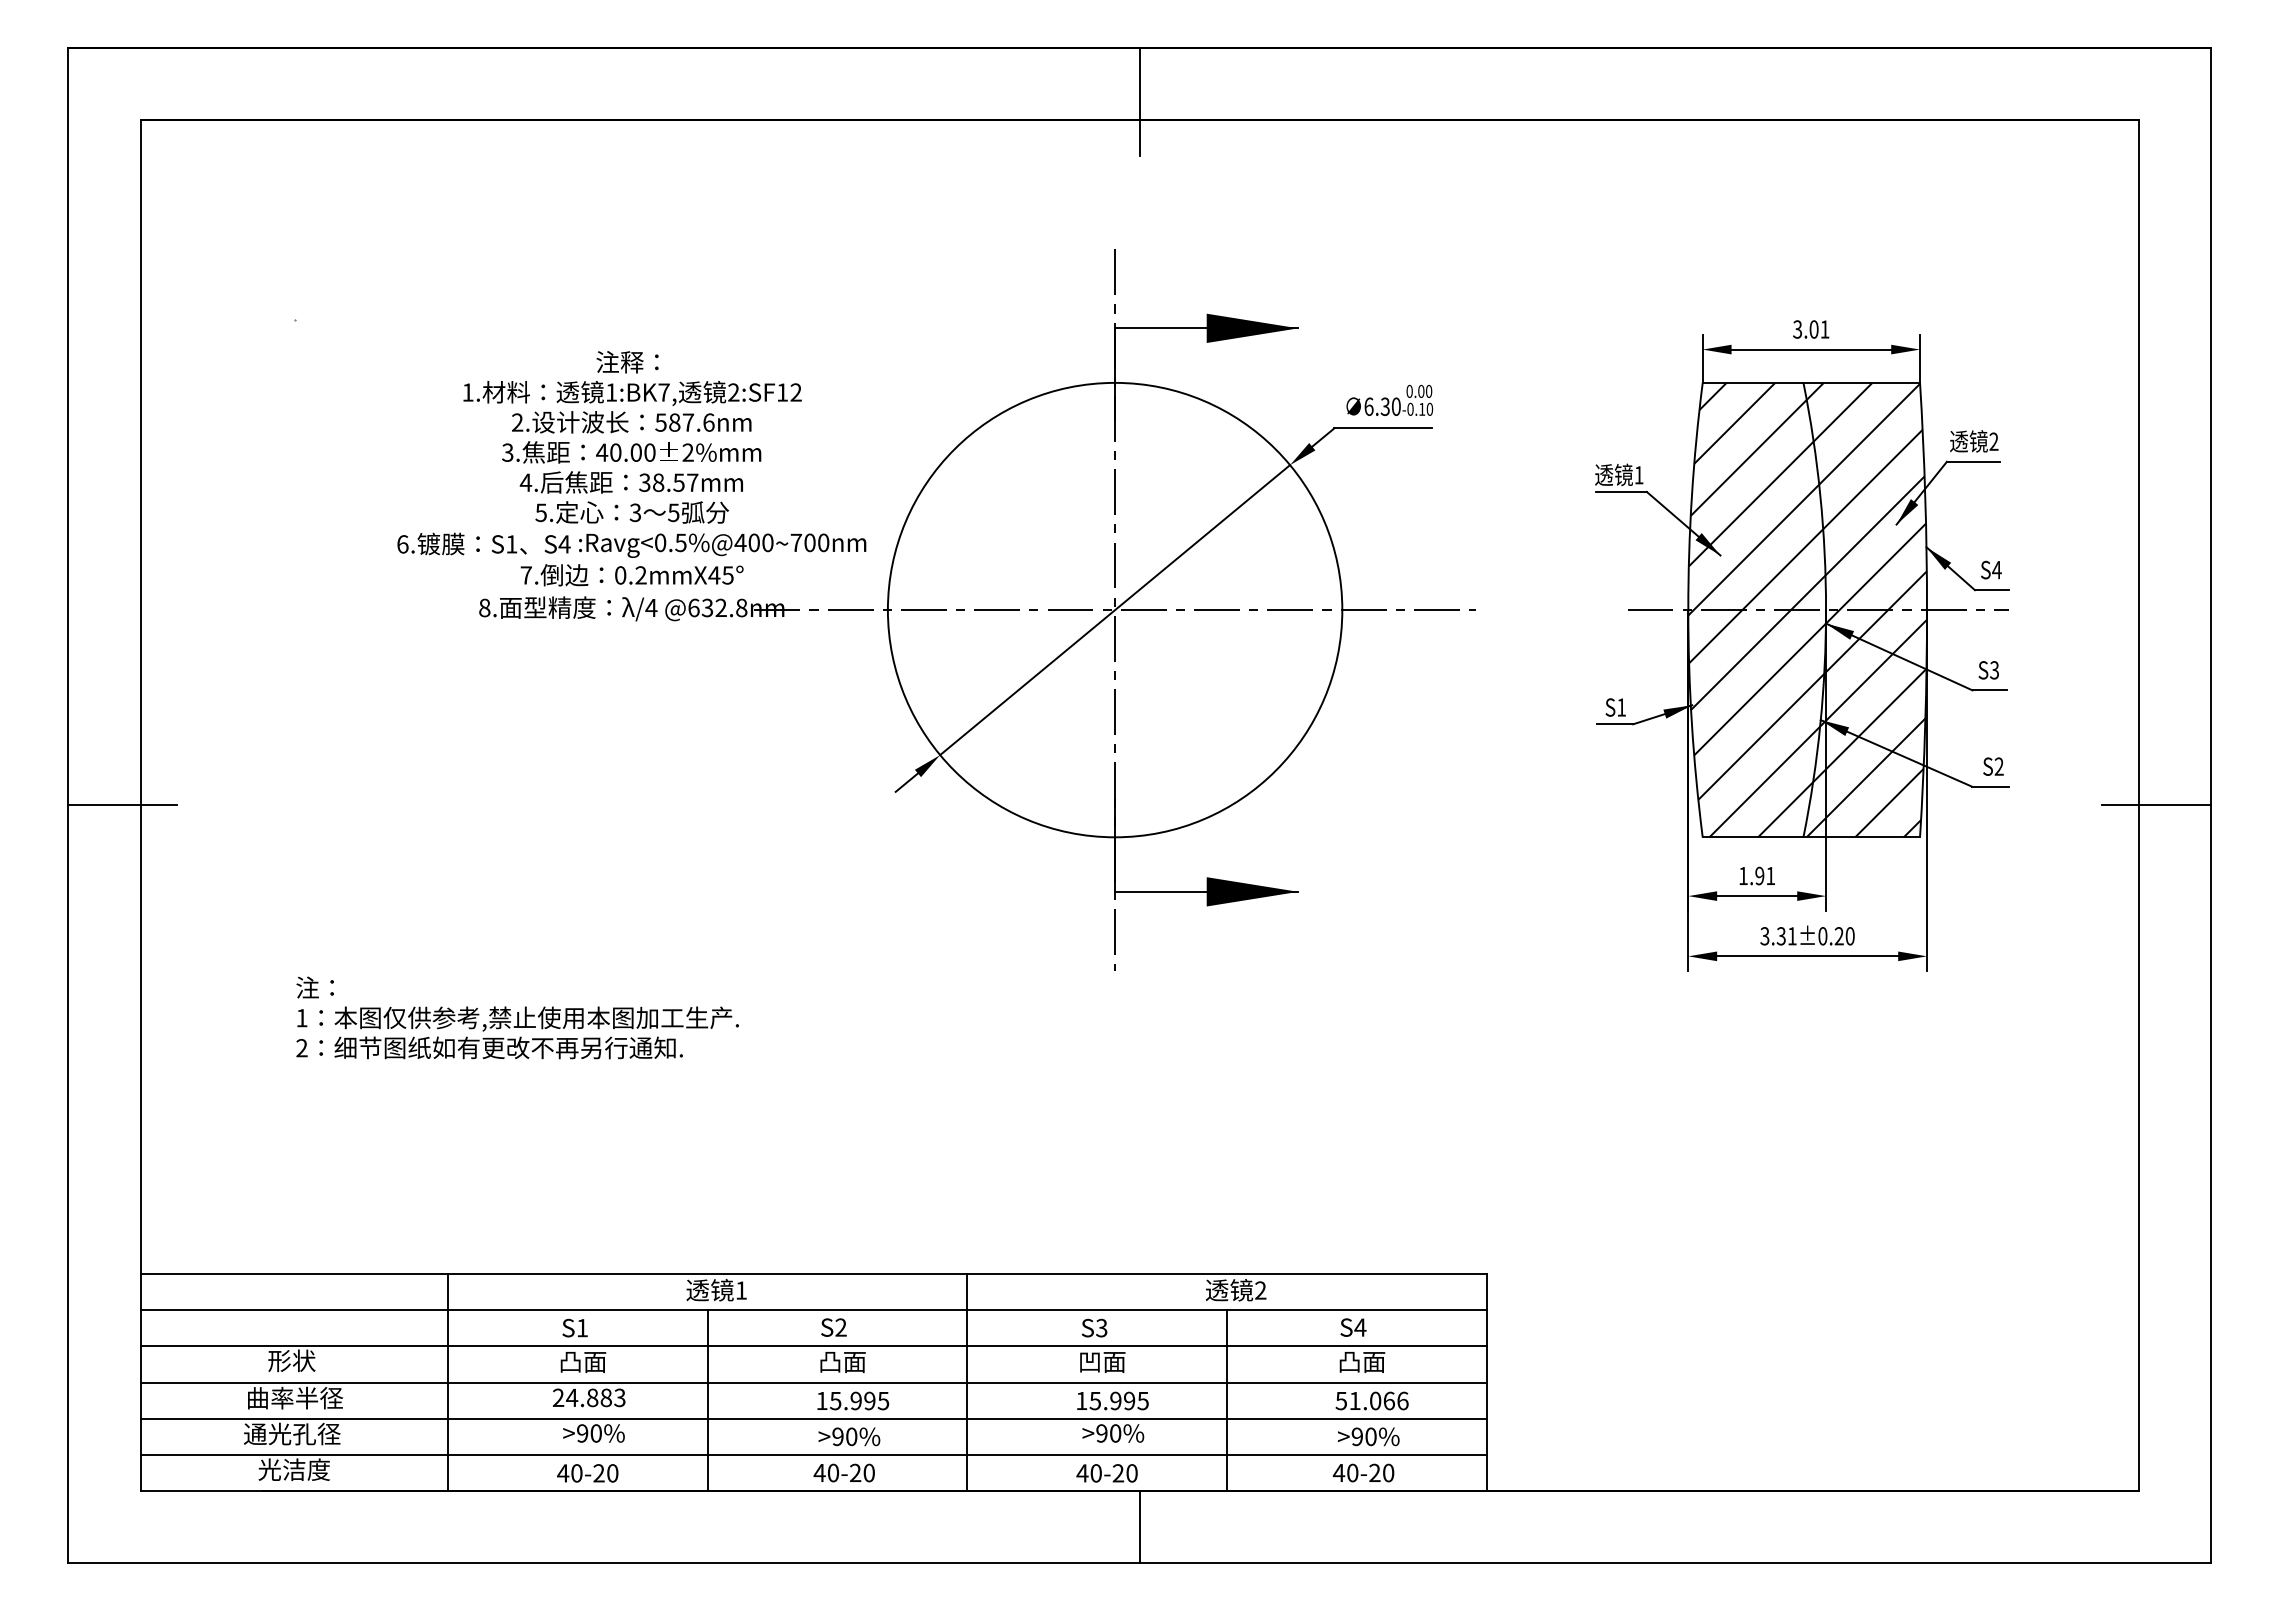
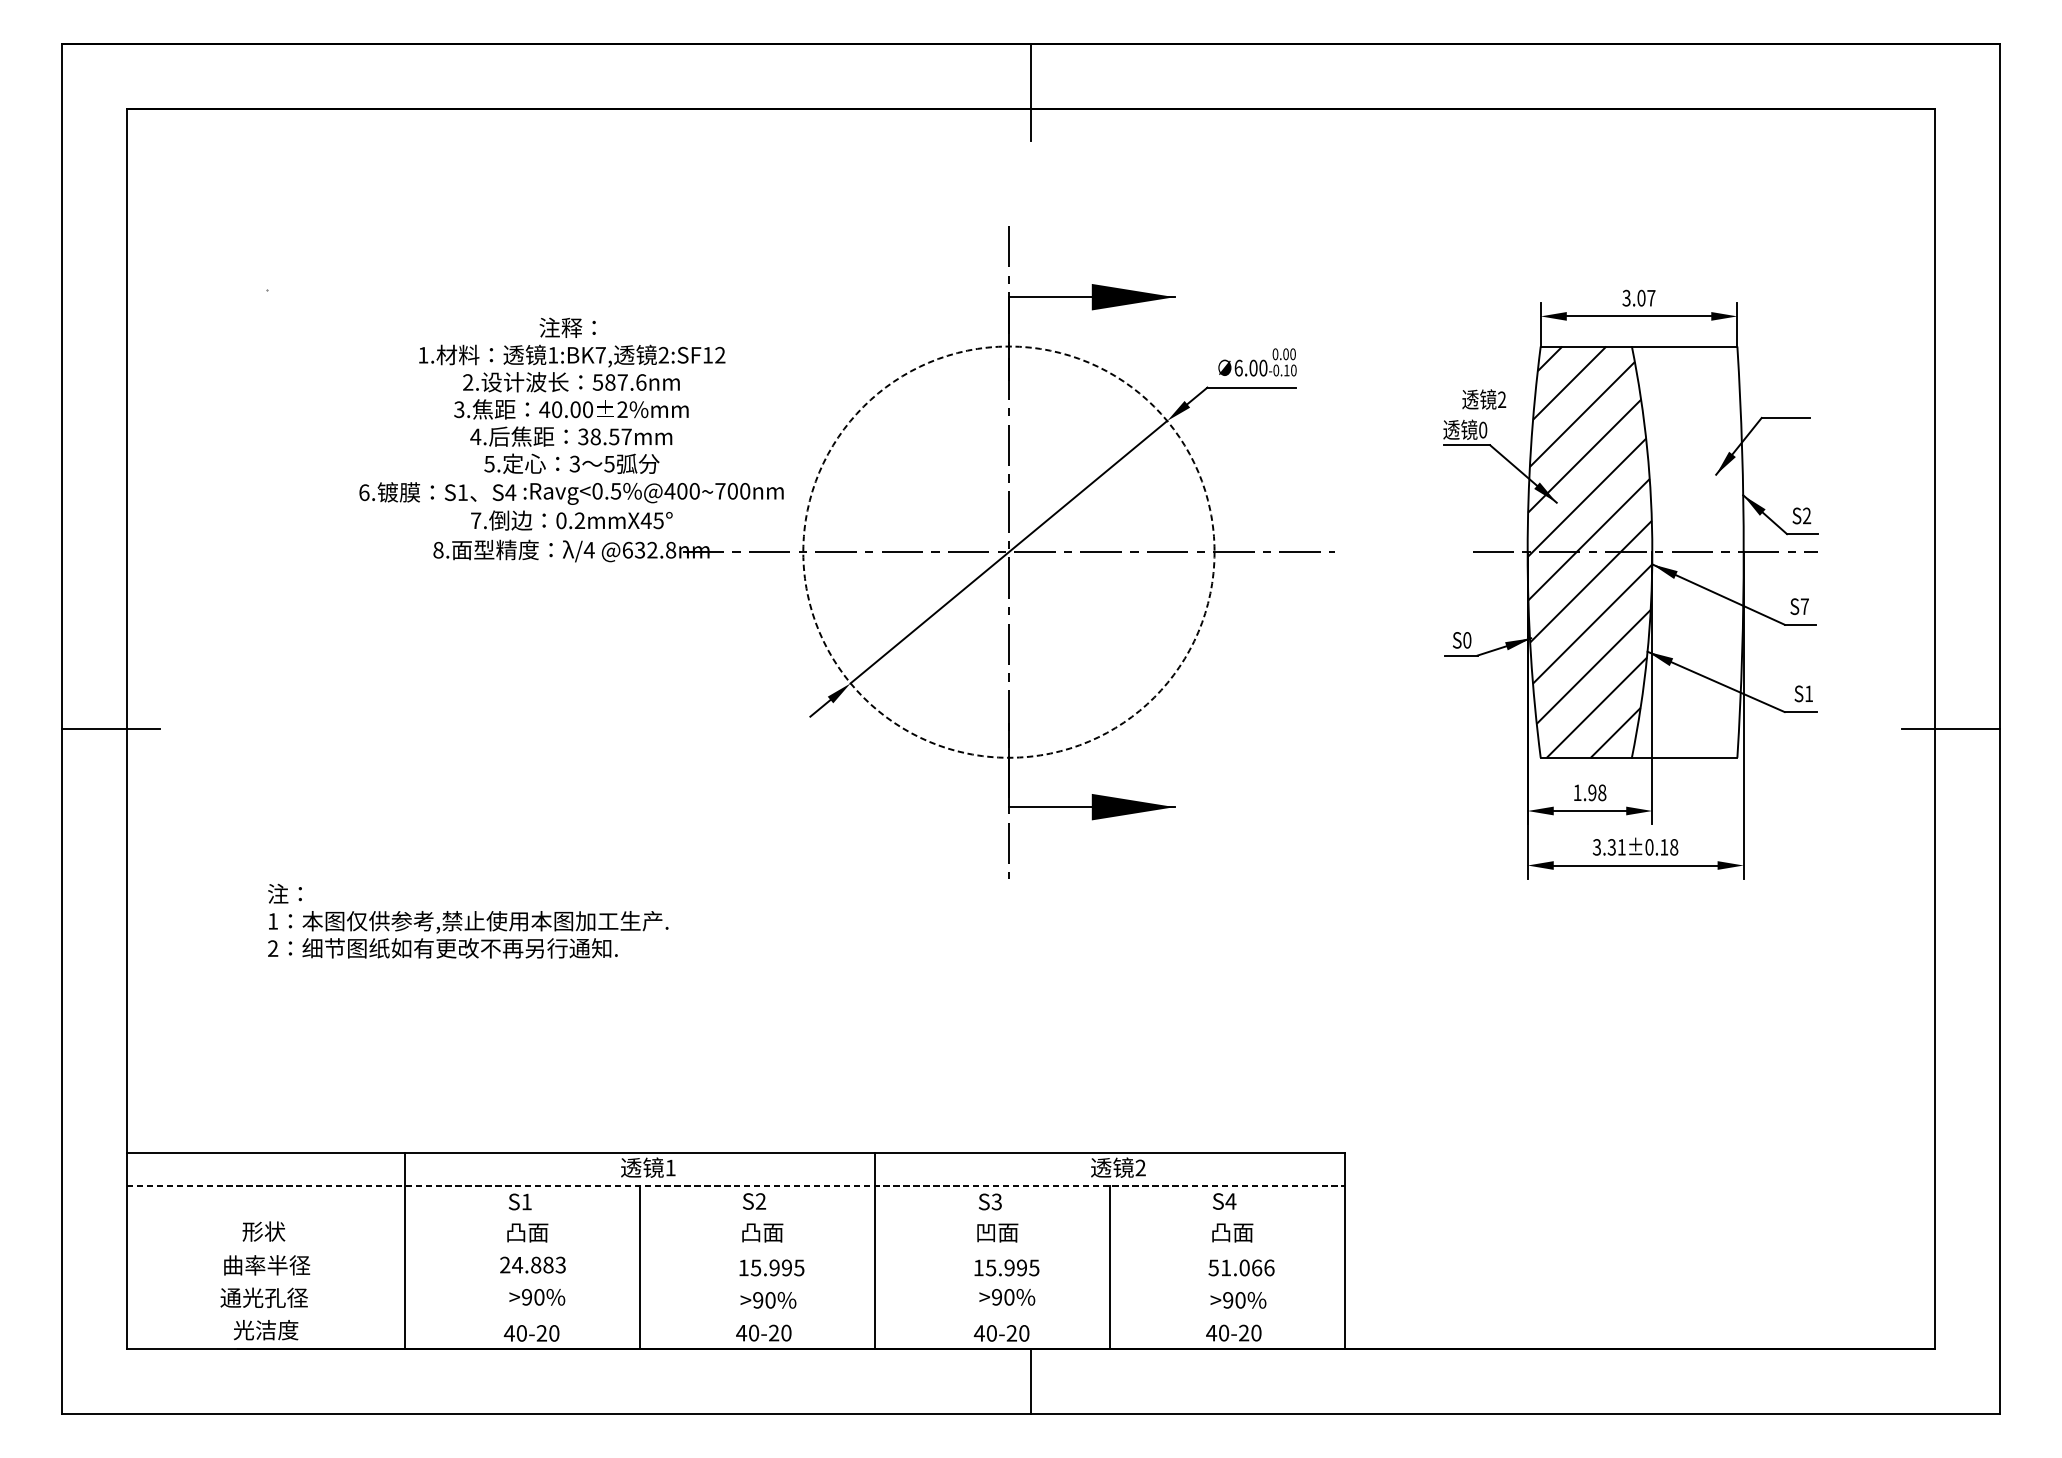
text: (1824, 329) -> (1650, 298), 3.01 -> 3.07
text: (1384, 406) -> (1252, 367), 6.30 -> 6.00
text: (1974, 441) -> (1484, 399), moved
text: (1638, 475) -> (1482, 430), 1 -> 0
text: (1996, 569) -> (1806, 515), S4 -> S2
circle: (1114, 609) -> (1008, 551), solid -> dashed
hatch: (1865, 609) -> (1688, 551), removed
text: (1994, 670) -> (1804, 606), S3 -> S7
text: (1621, 707) -> (1467, 640), S1 -> S0
text: (1998, 766) -> (1808, 693), S2 -> S1
text: (1770, 875) -> (1602, 792), 1.91 -> 1.98
text: (1844, 936) -> (1669, 847), 3.31±0.20 -> 3.31±0.18
line: (814, 1310) -> (736, 1186), solid -> dashed
line: (813, 1346) -> (735, 1218), removed
line: (813, 1382) -> (735, 1251), removed
line: (813, 1418) -> (735, 1283), removed
line: (813, 1454) -> (735, 1316), removed

